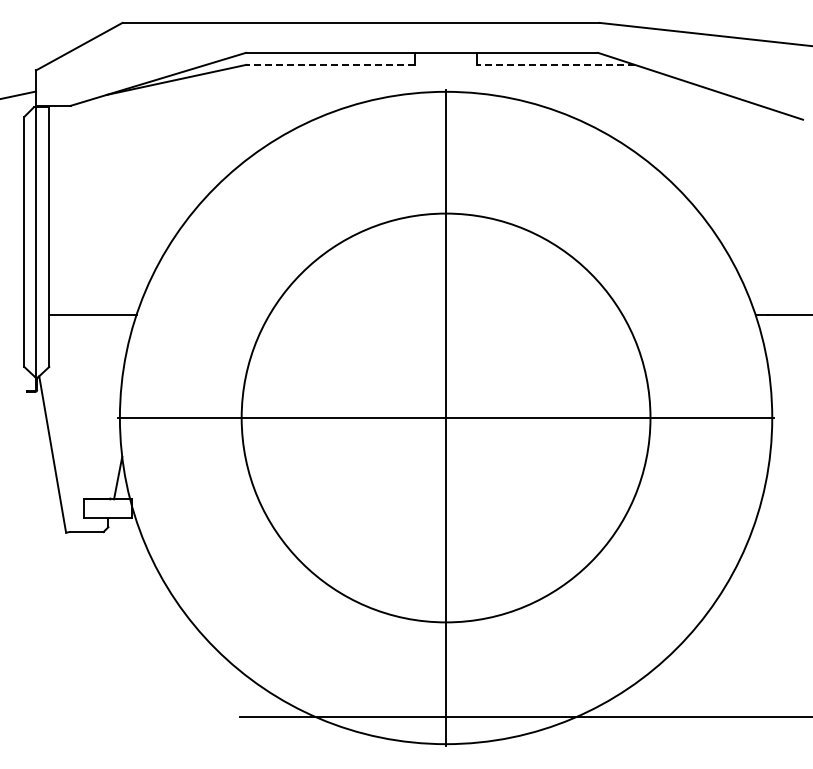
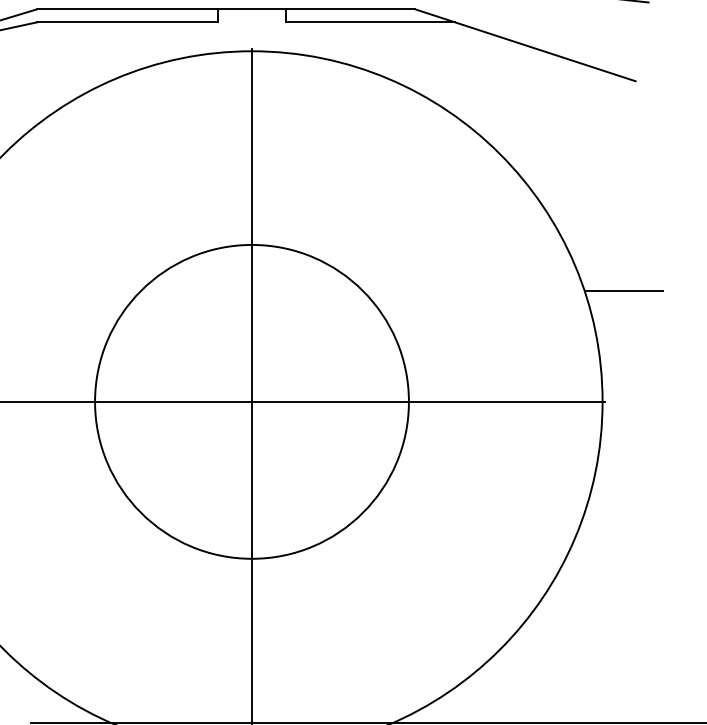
line: (330, 64) -> (127, 21), dashed -> solid
line: (556, 64) -> (370, 21), dashed -> solid
circle: (446, 418) -> (252, 402), size x0.71

